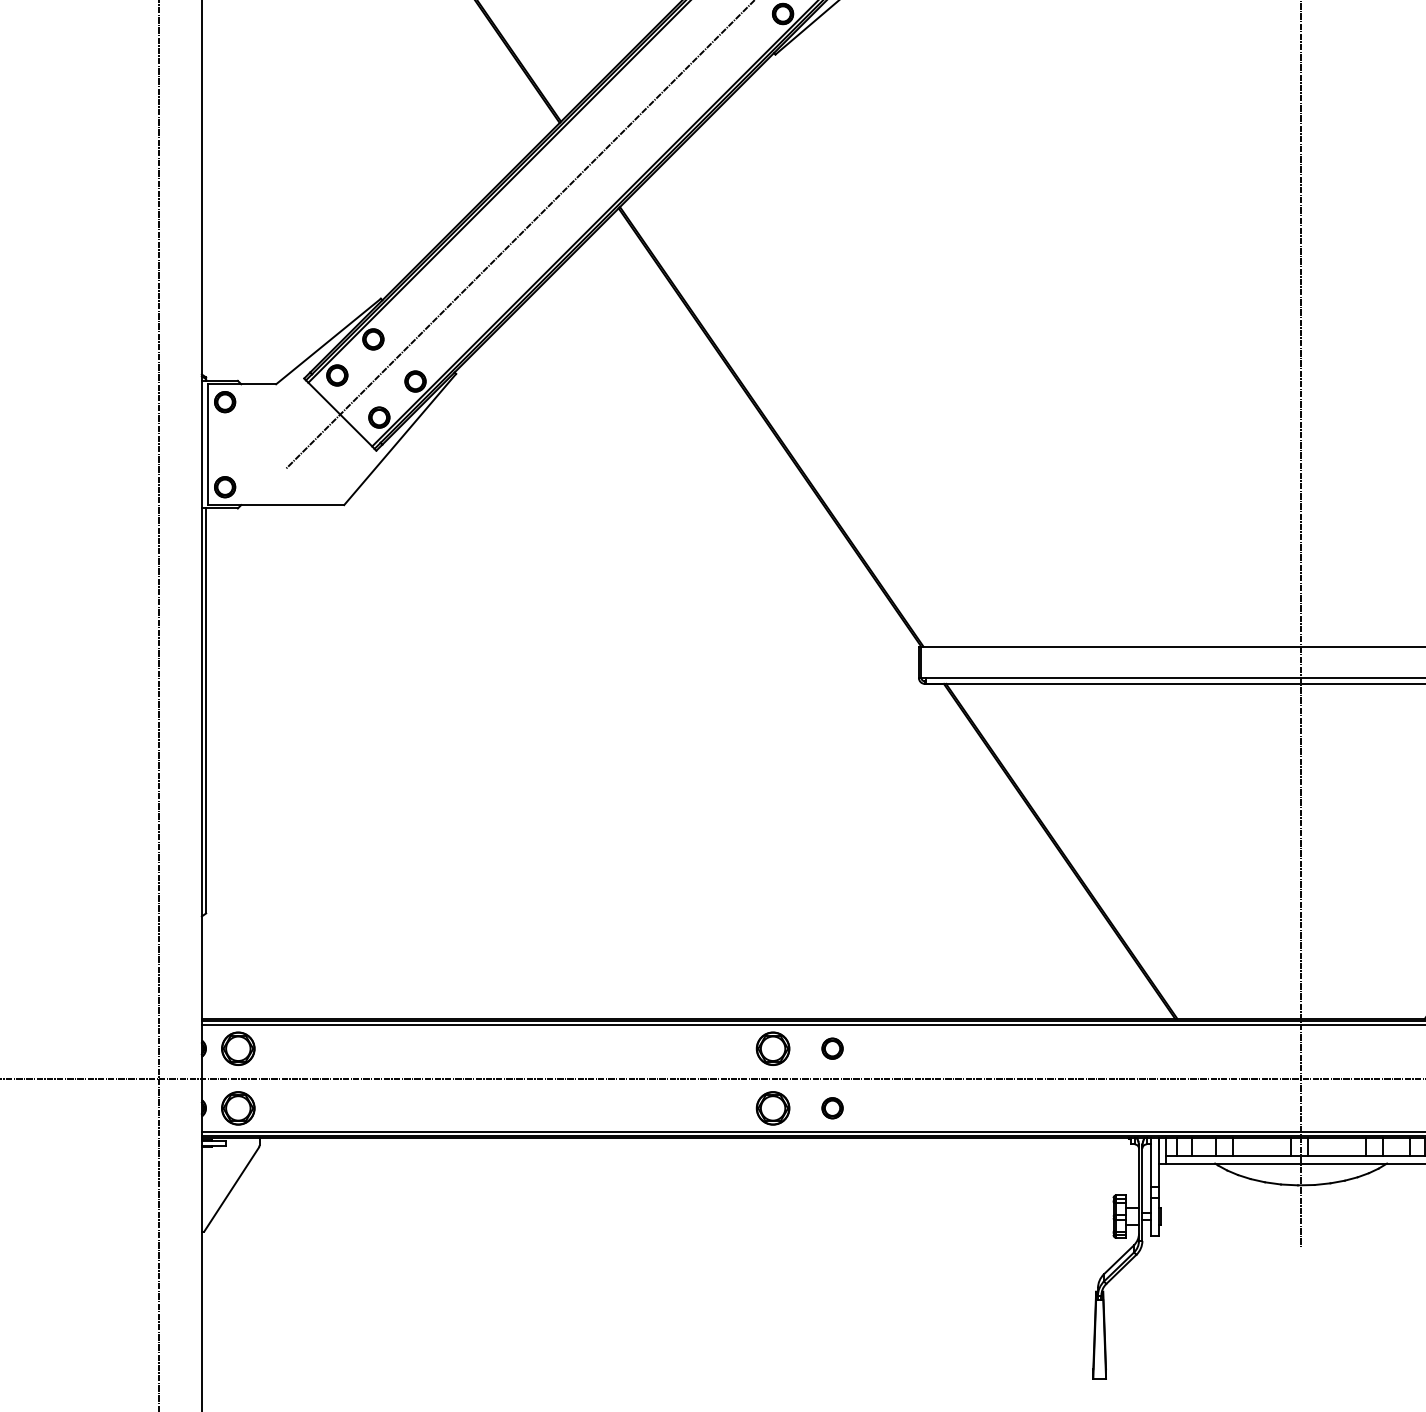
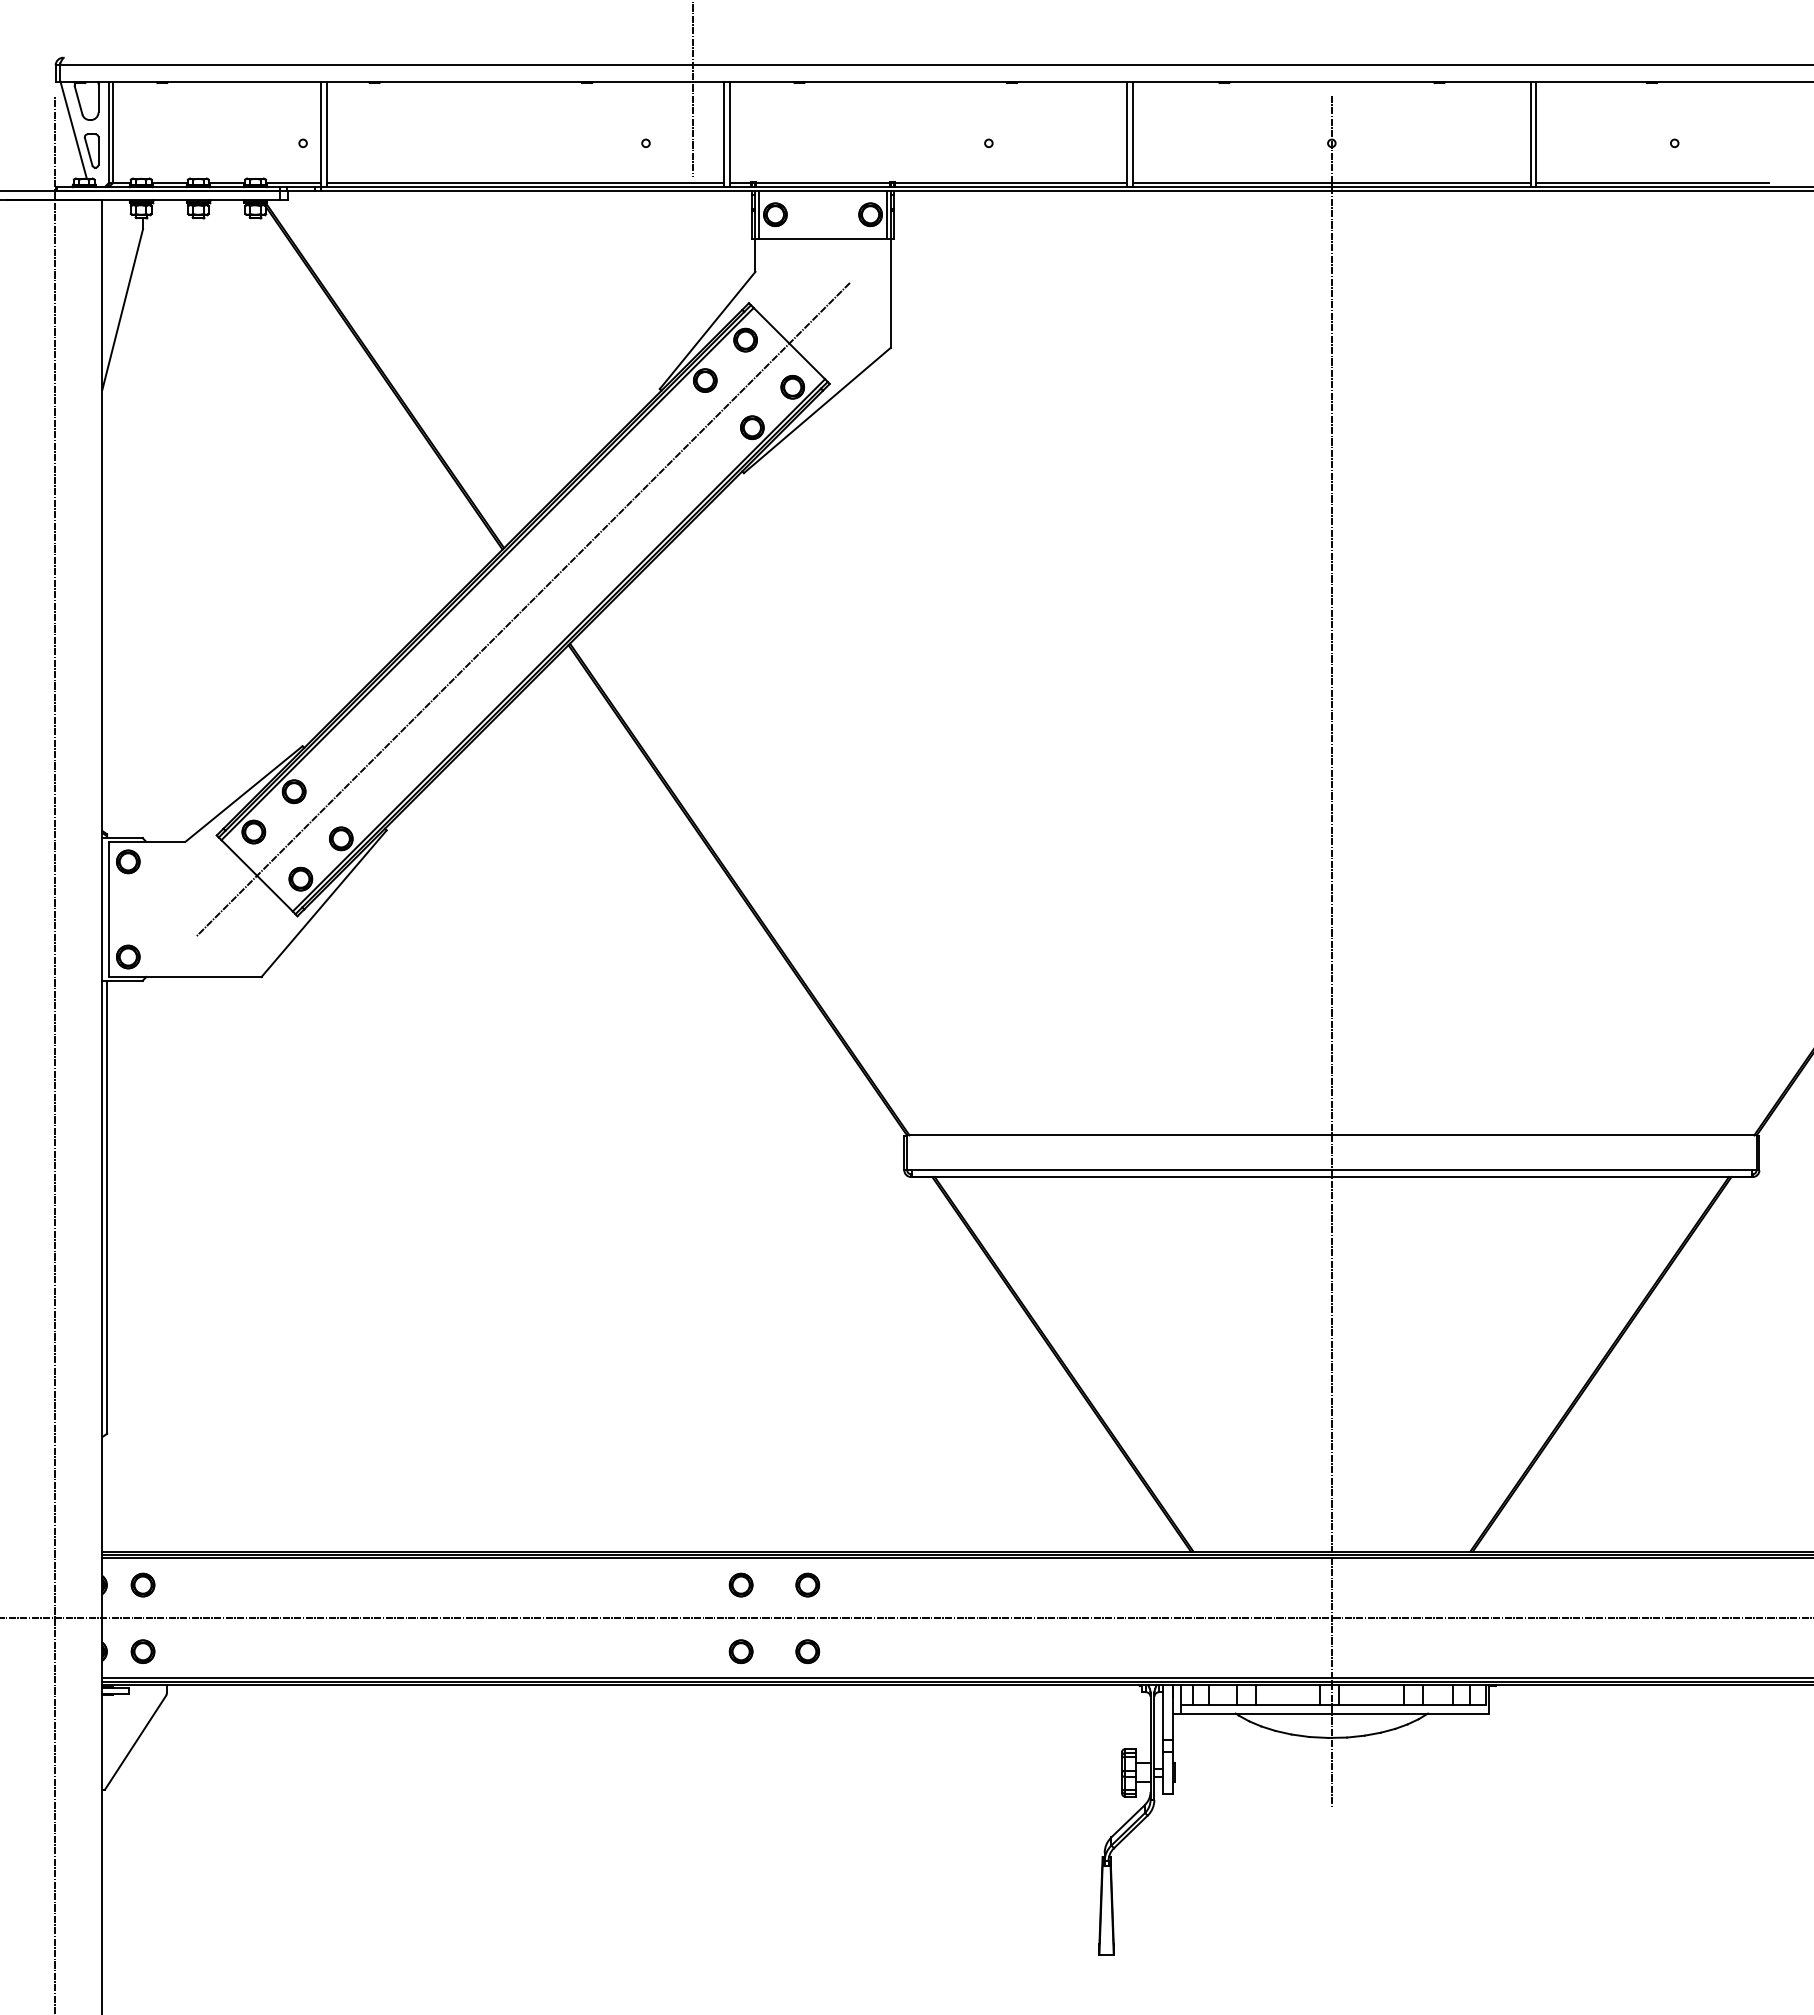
part: (237, 1048) -> (142, 1584), size x0.62
part: (772, 1048) -> (740, 1584), size x0.62
part: (237, 1108) -> (142, 1651), size x0.62
part: (772, 1108) -> (740, 1651), size x0.62

